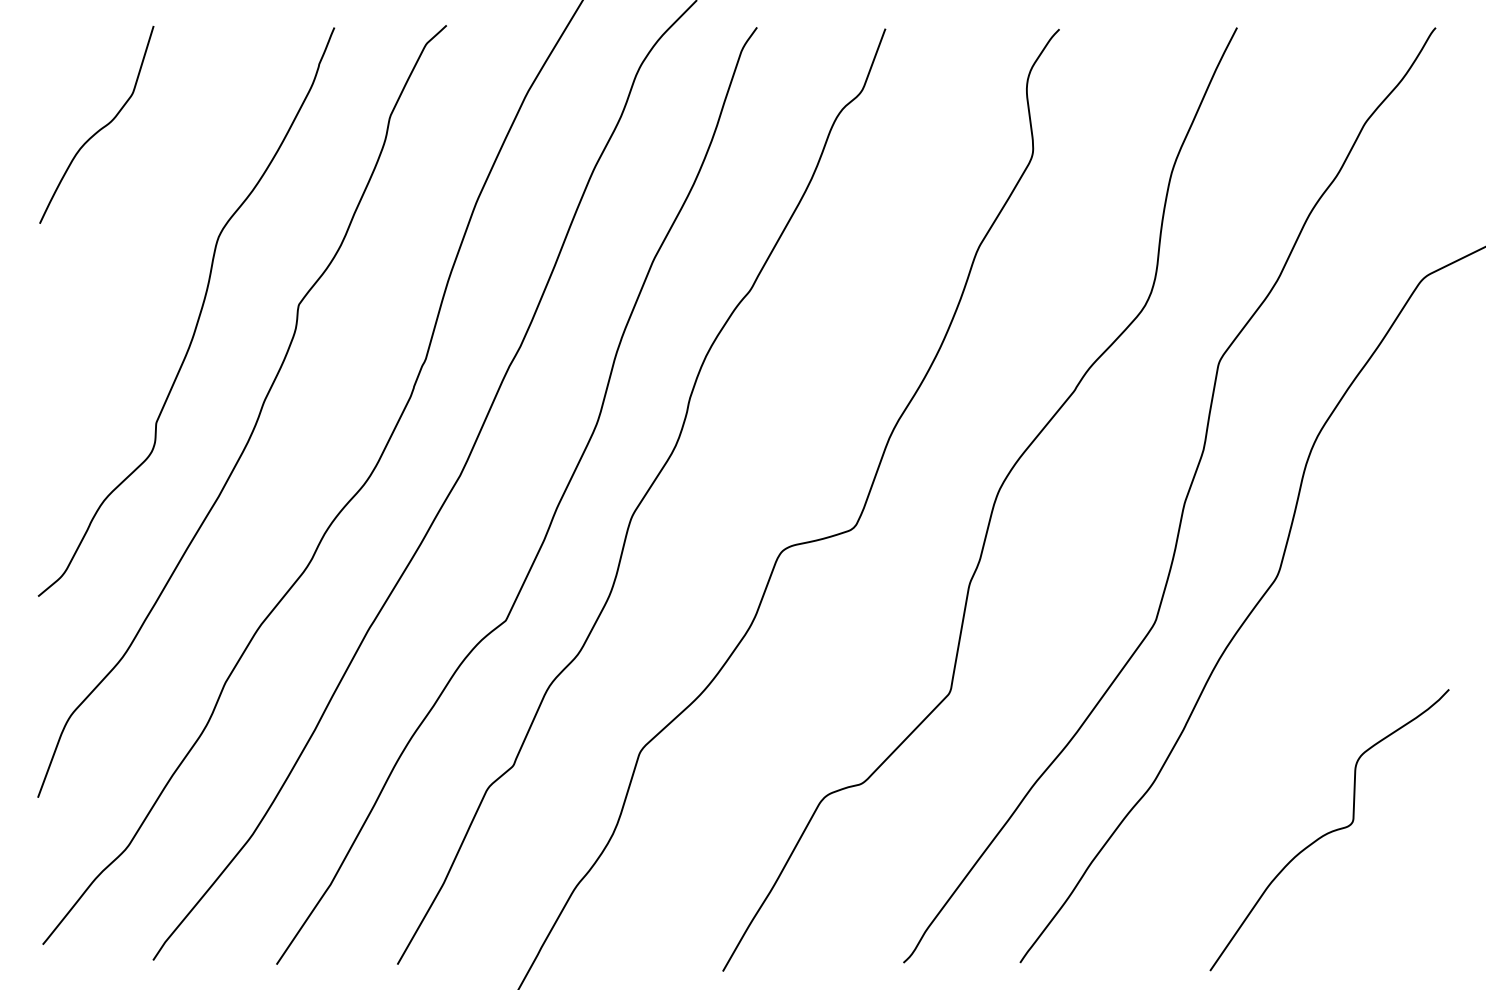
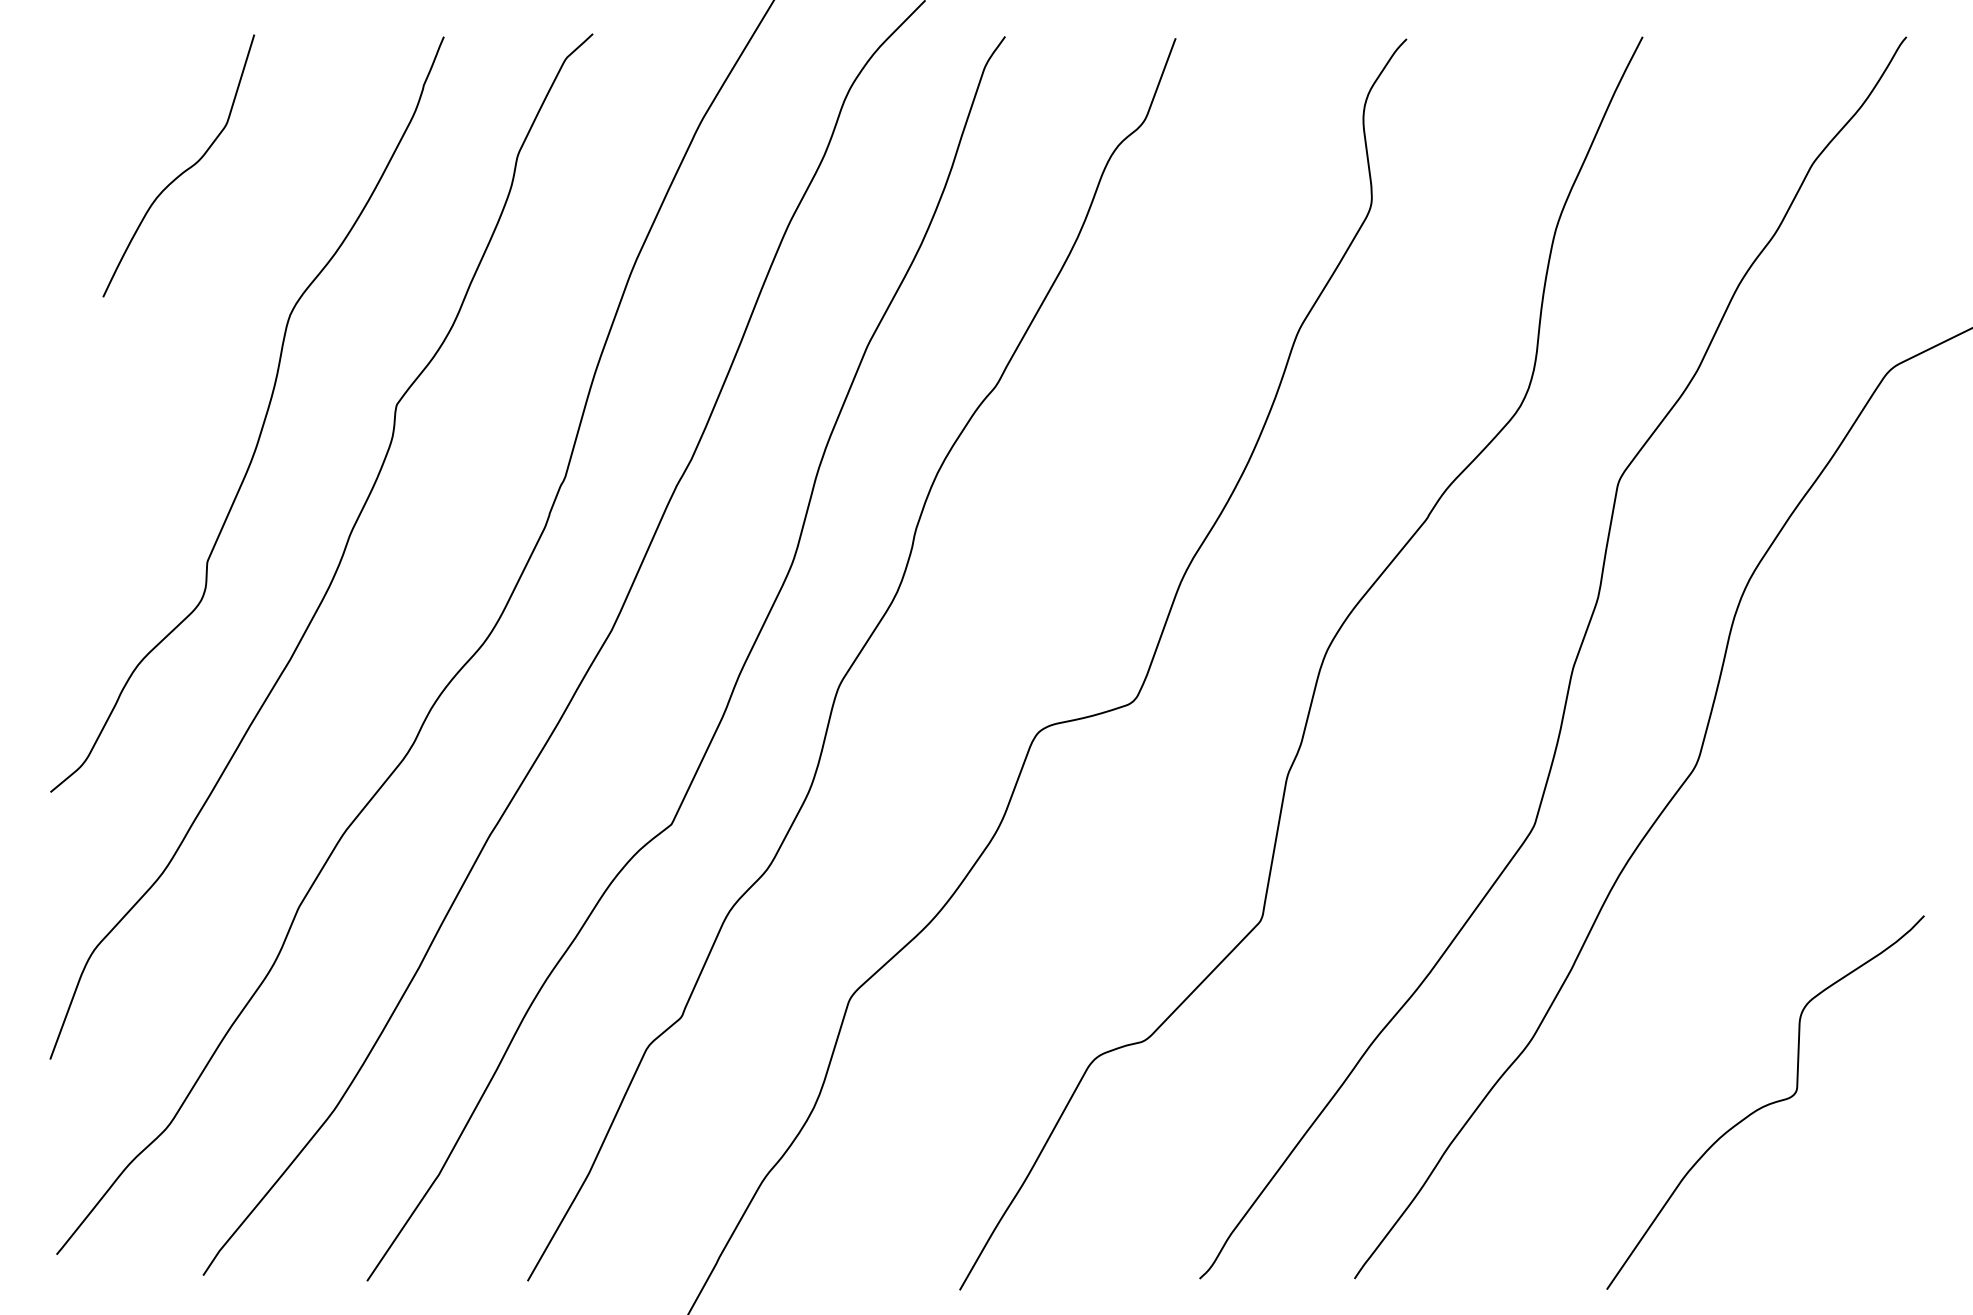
curve: (100, 128) -> (183, 170), moved

